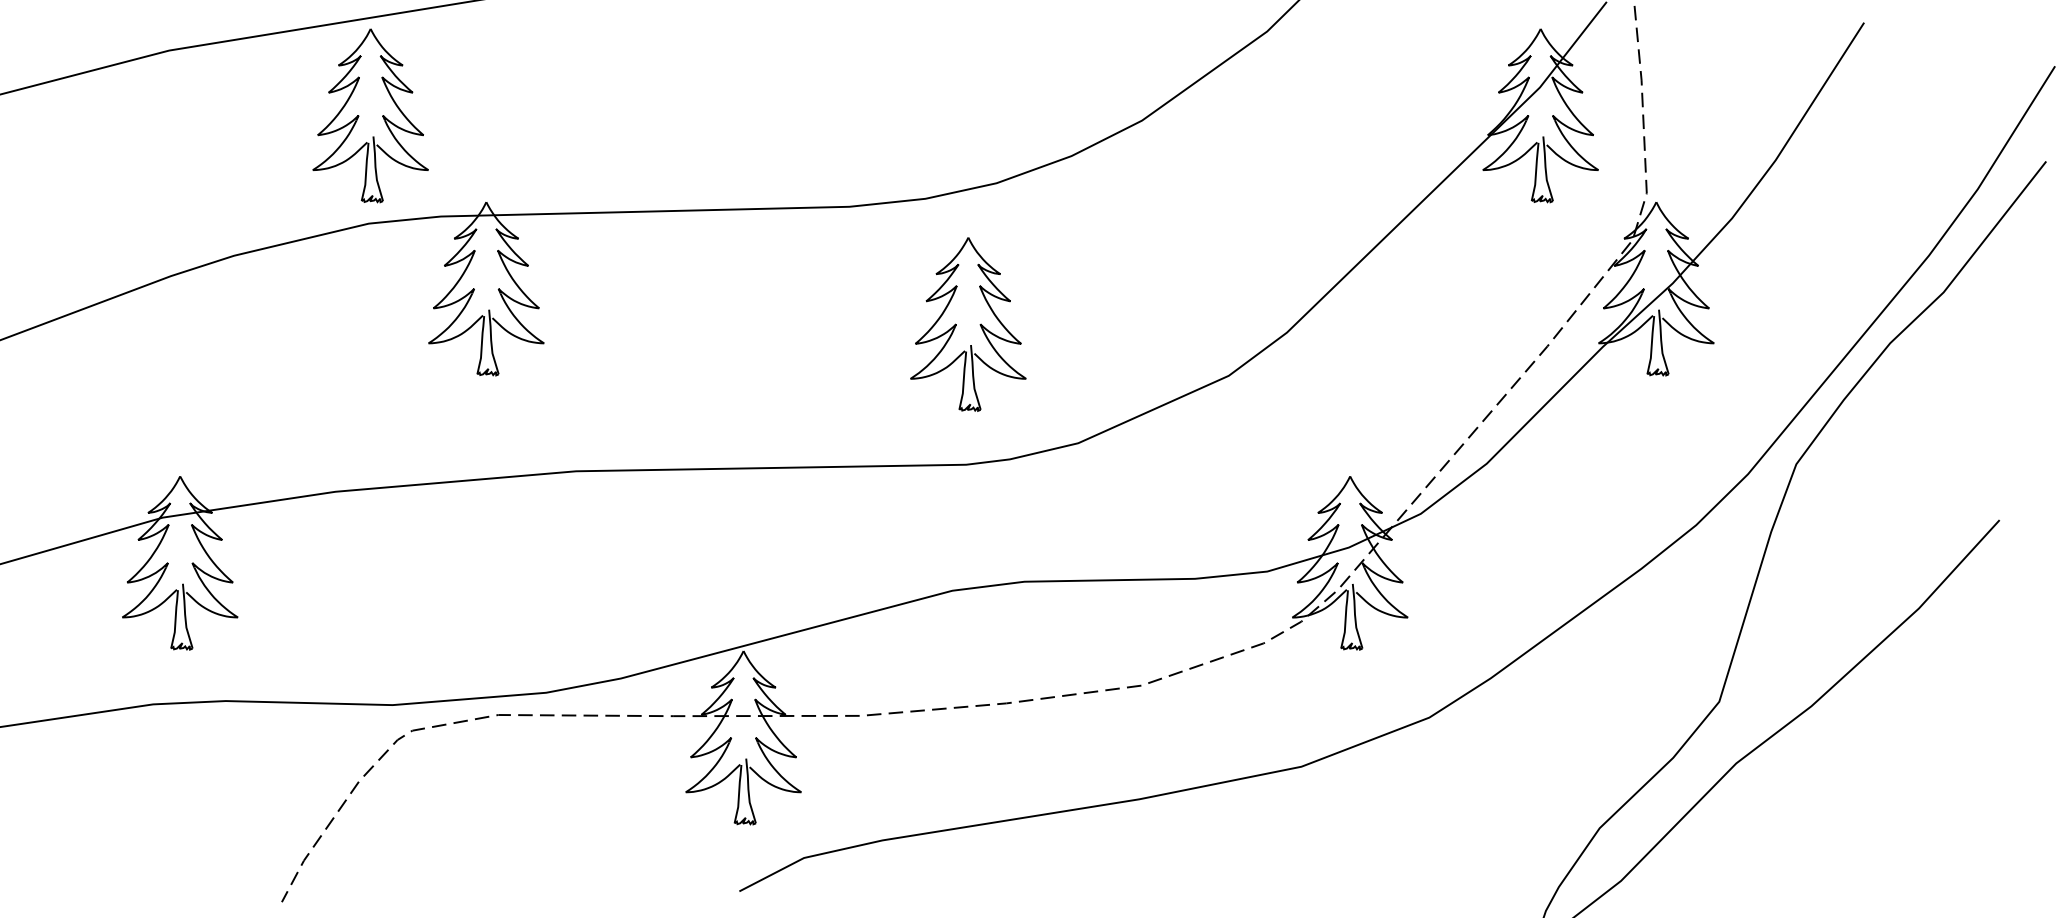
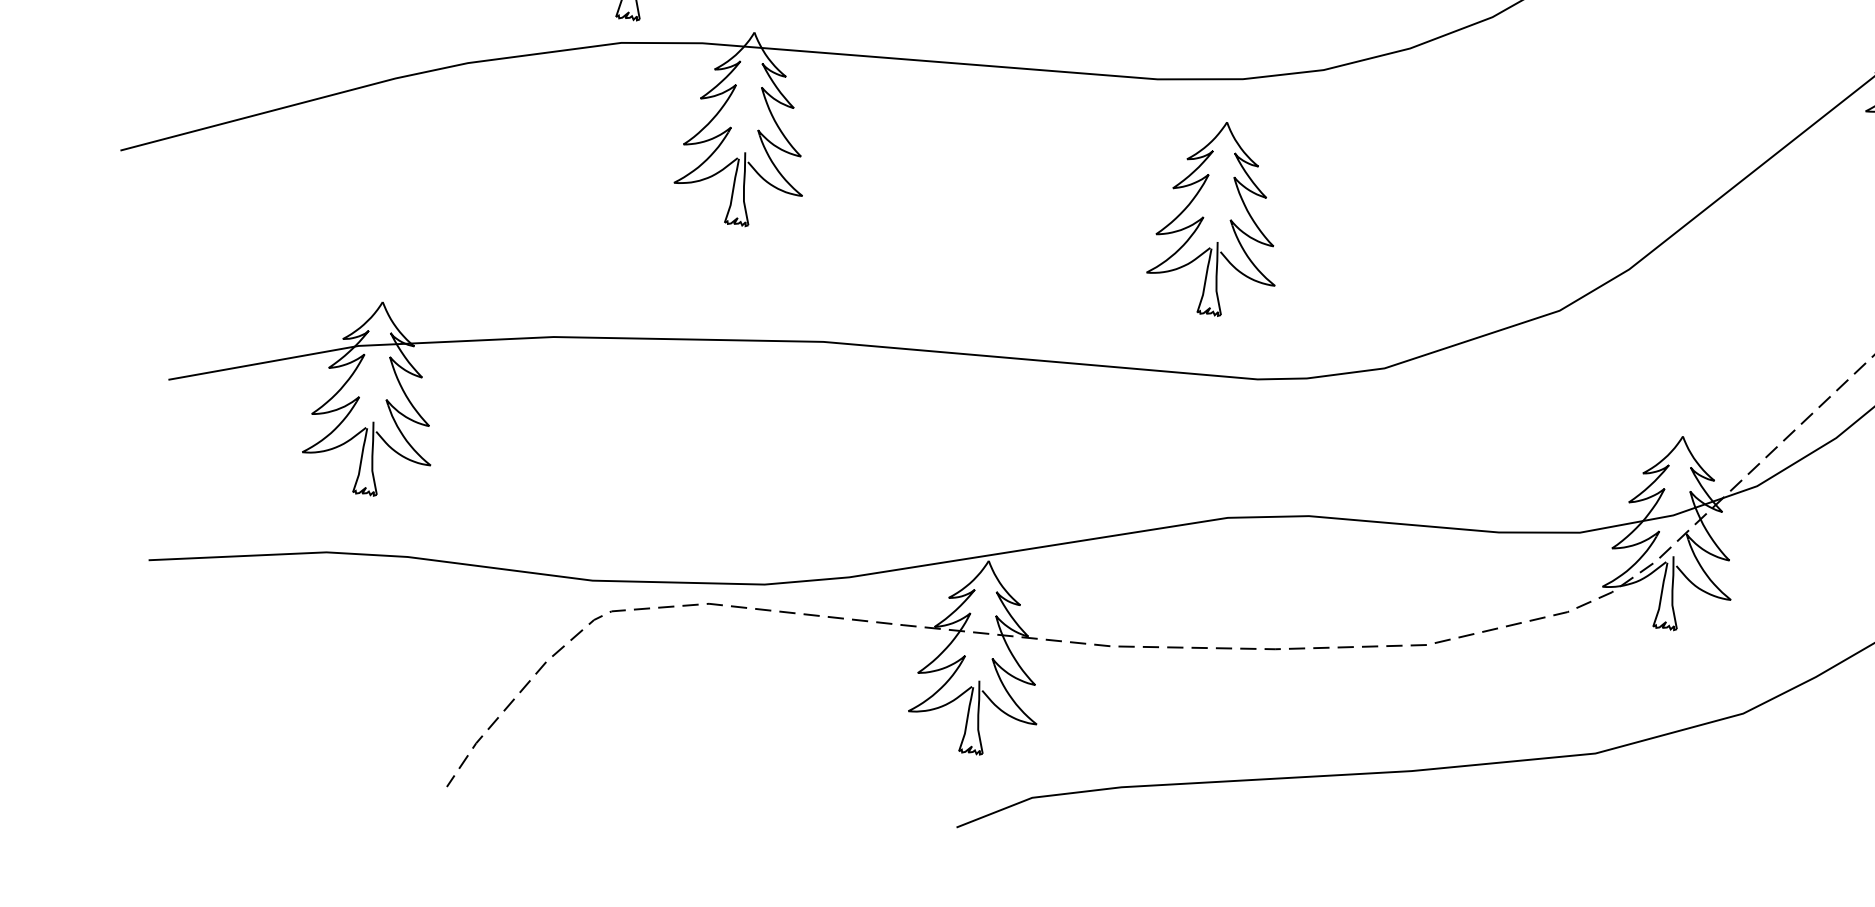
part: (979, 324) -> (1229, 220), moved

